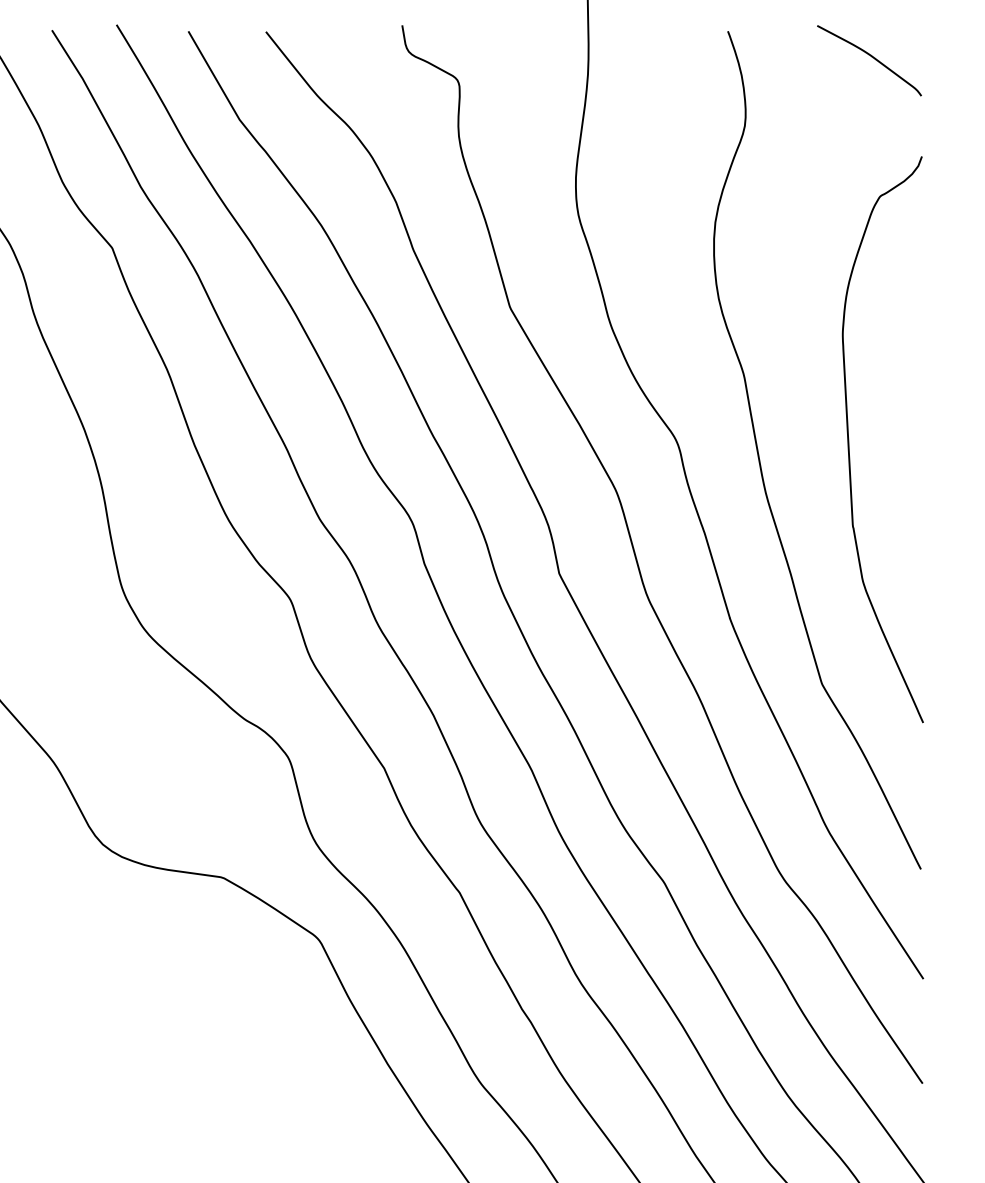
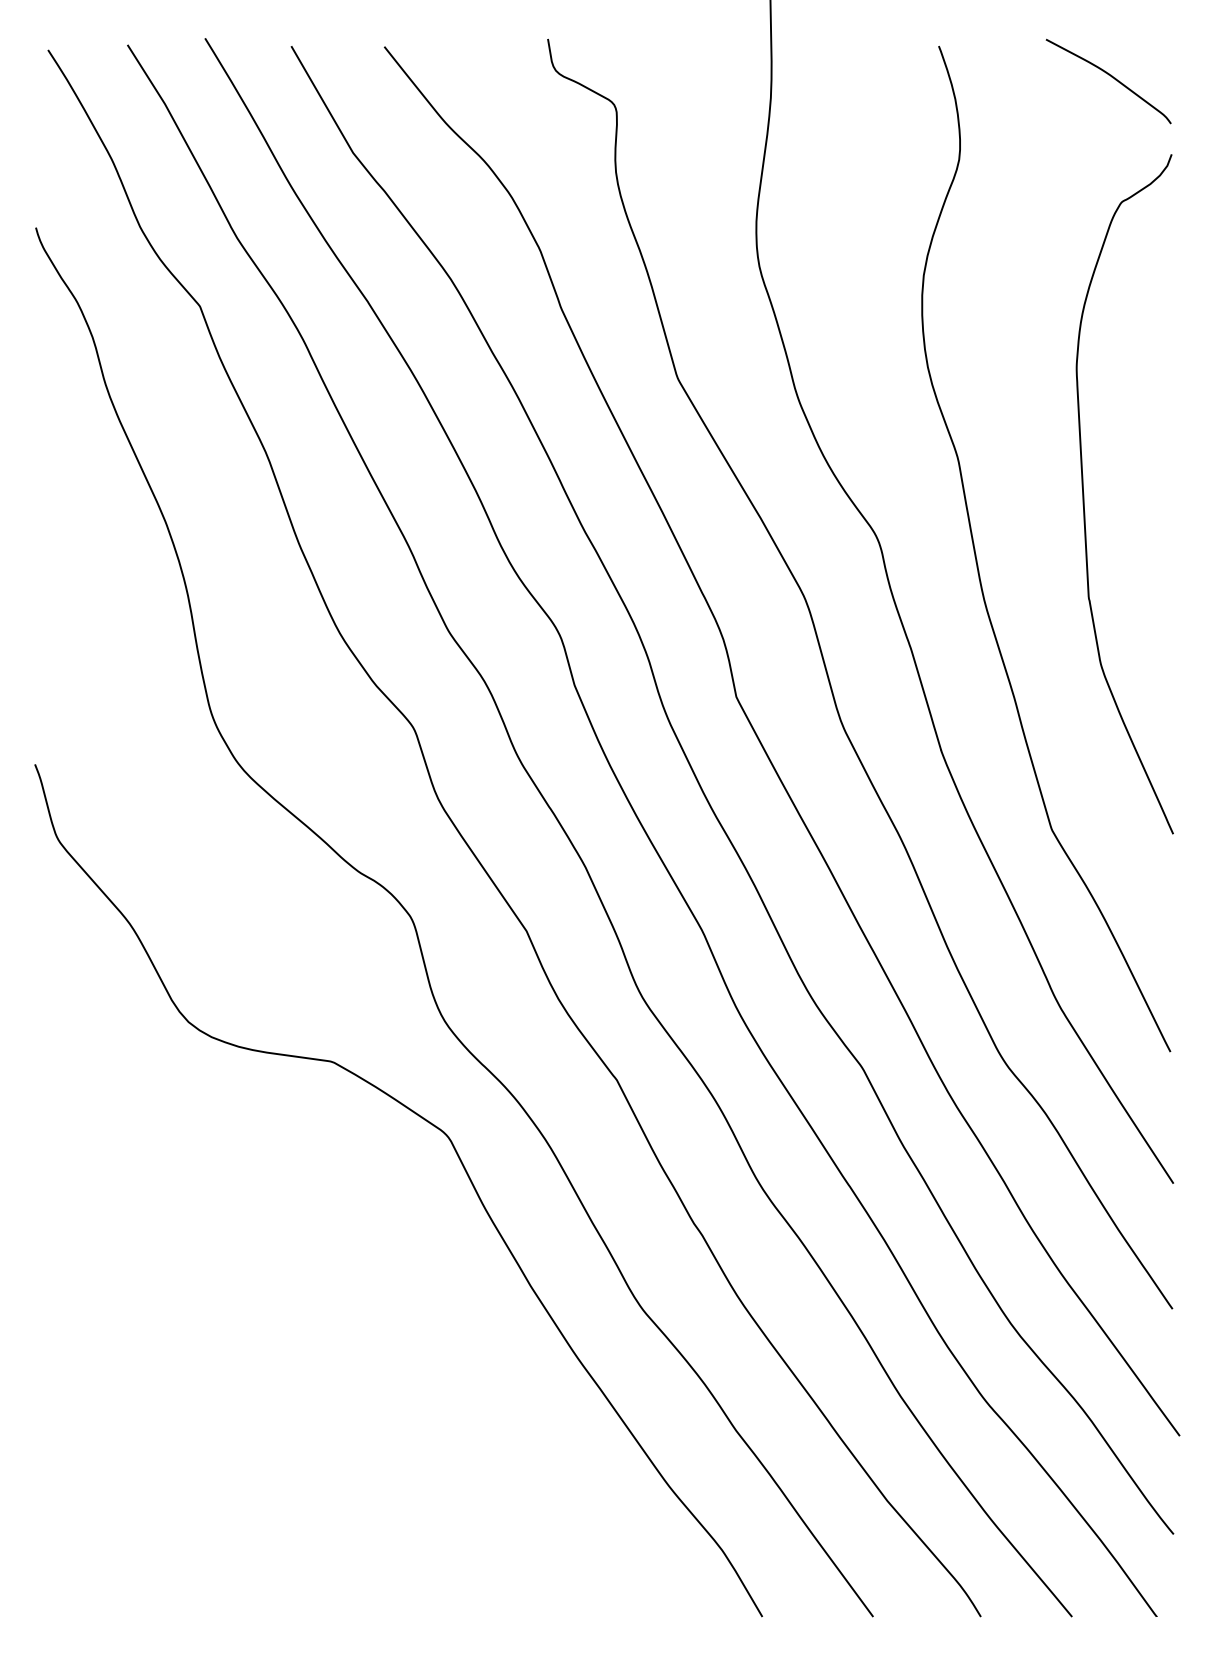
curve: (849, 439) -> (1084, 494), moved

